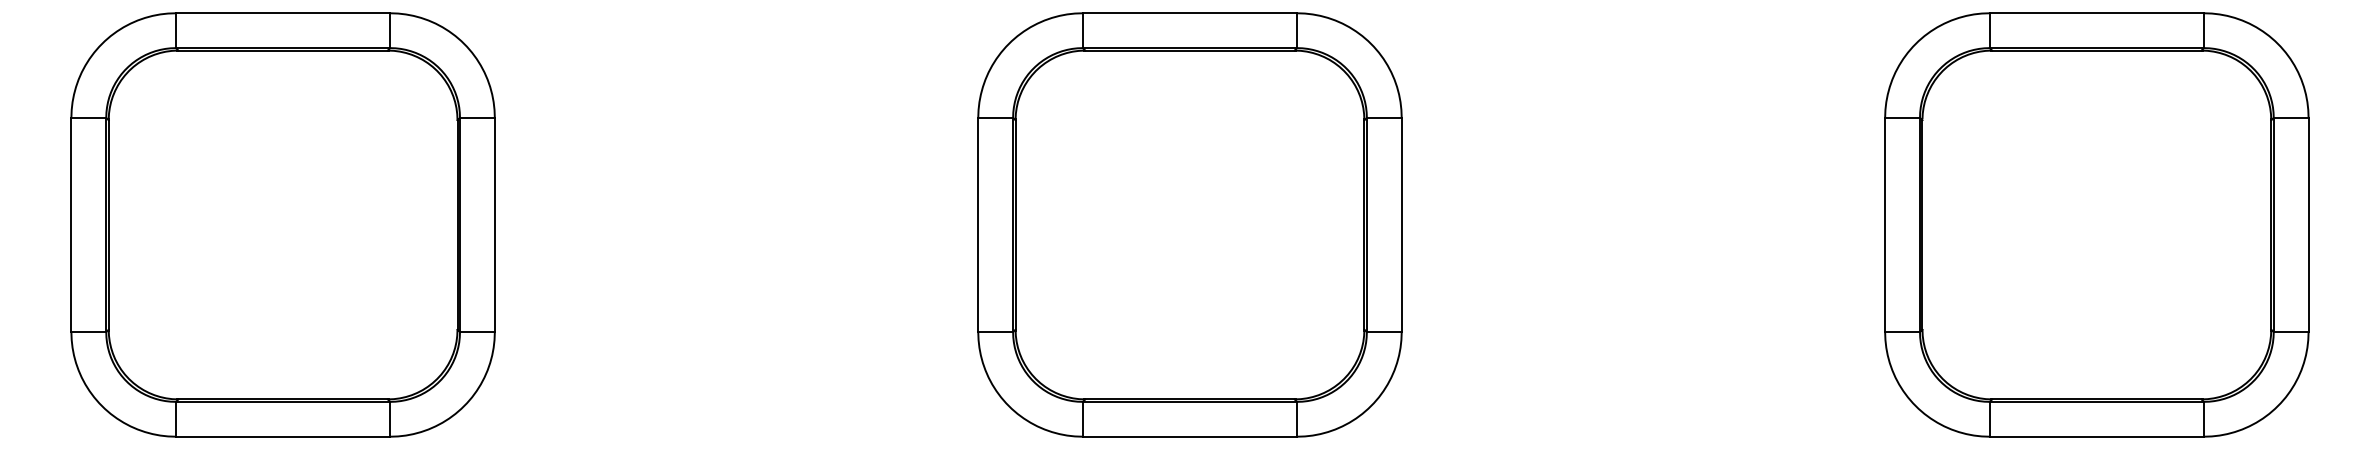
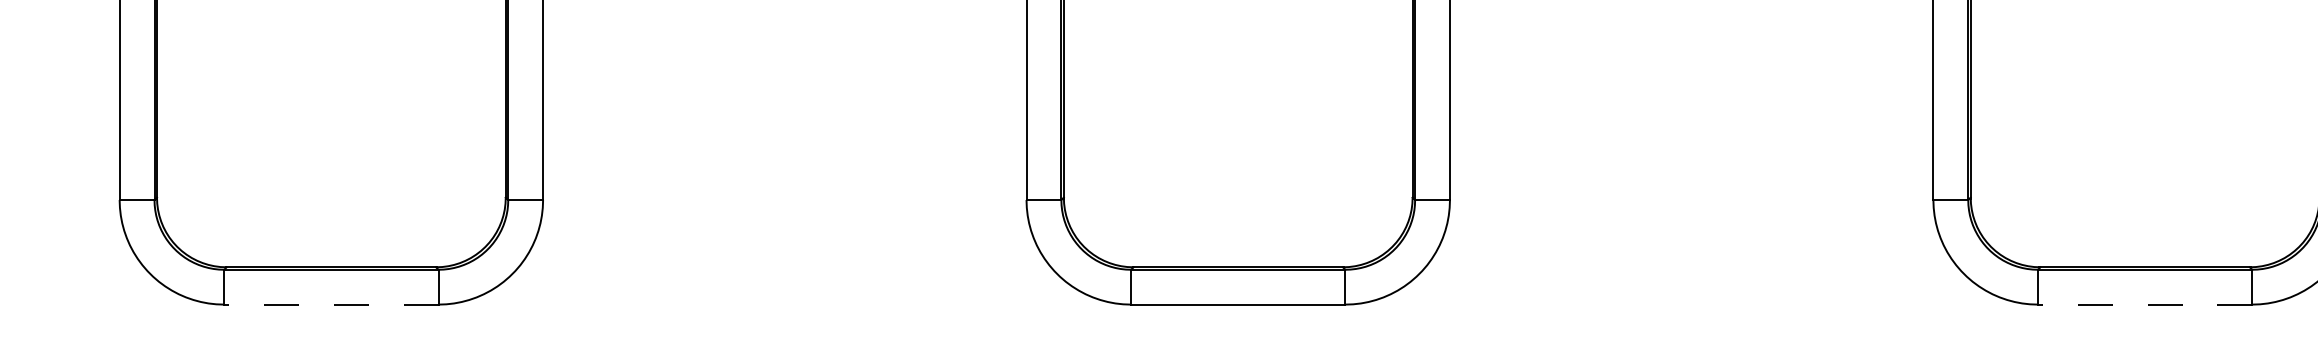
line: (282, 436) -> (330, 304), solid -> dashed
line: (2096, 436) -> (2144, 304), solid -> dashed

